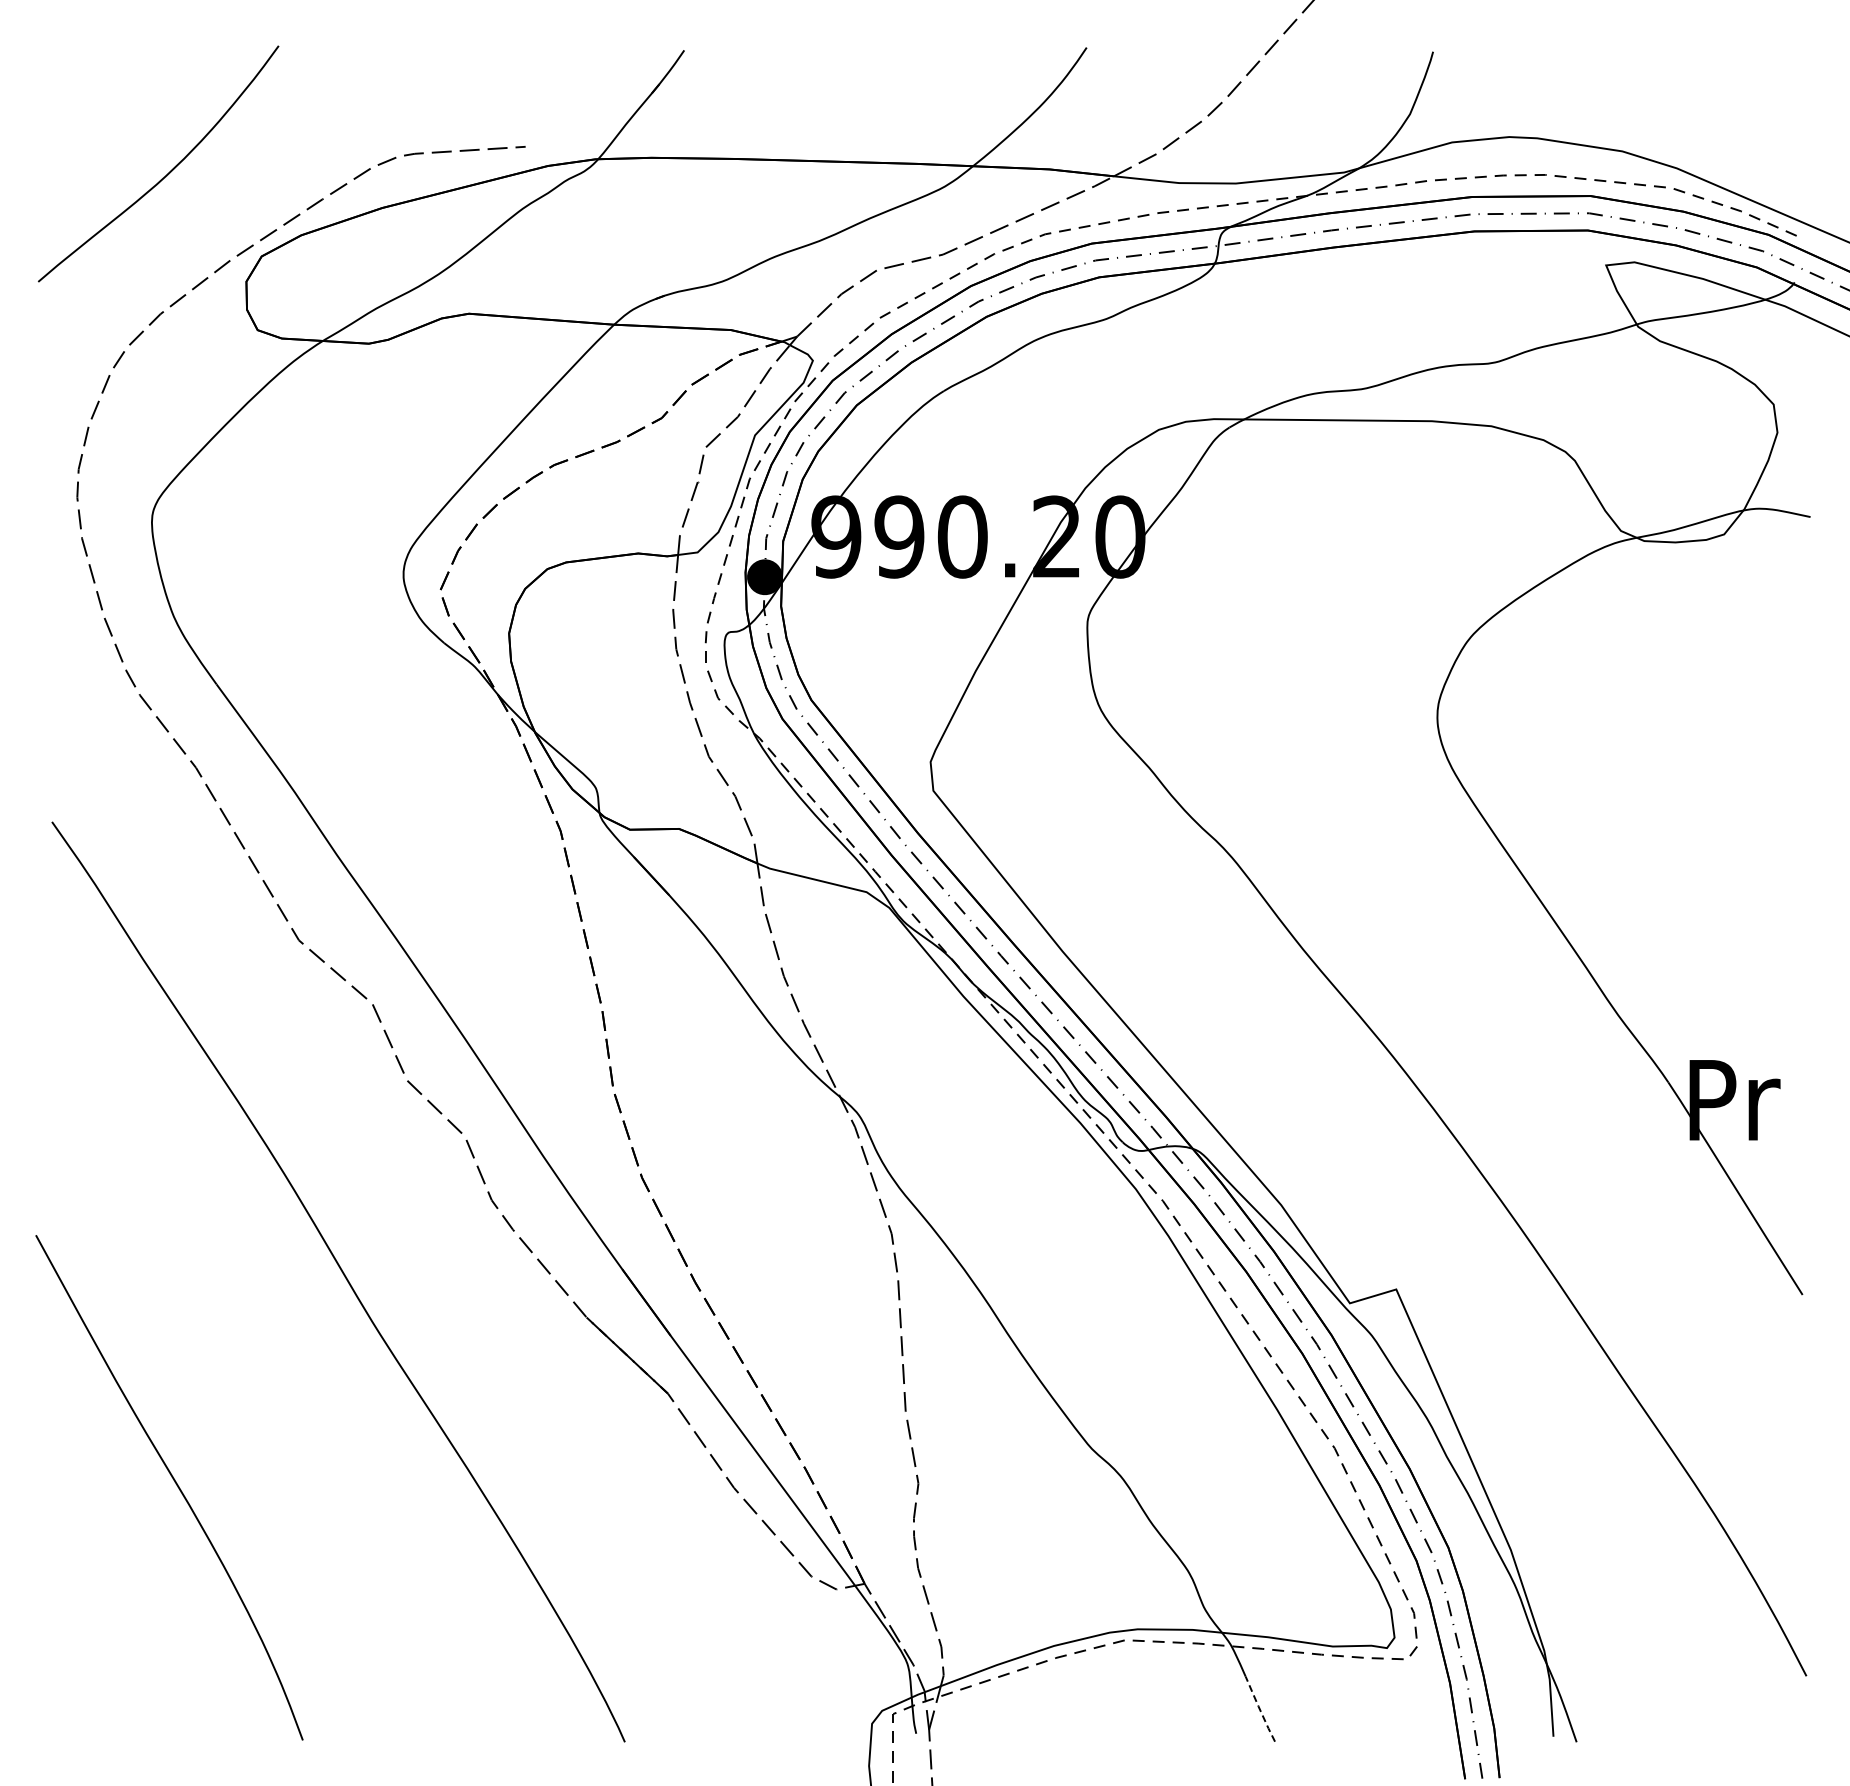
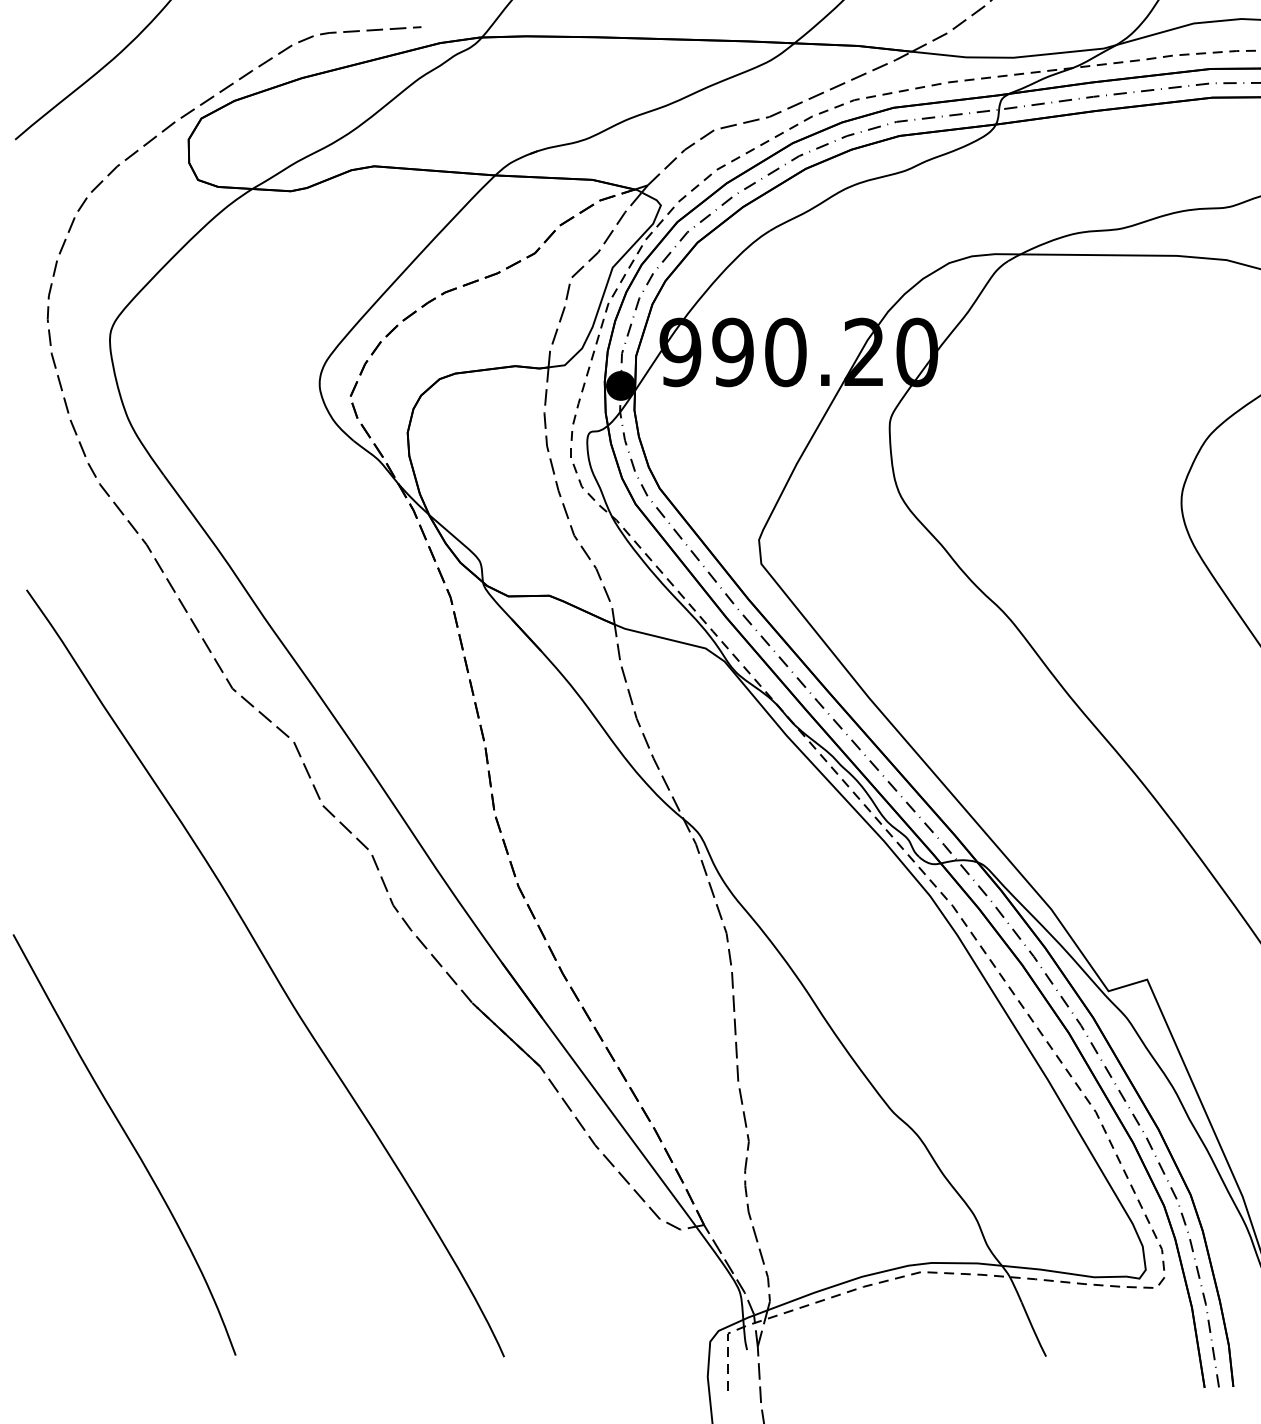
line: (1259, 1708) -> (1033, 1328), dashed -> solid

